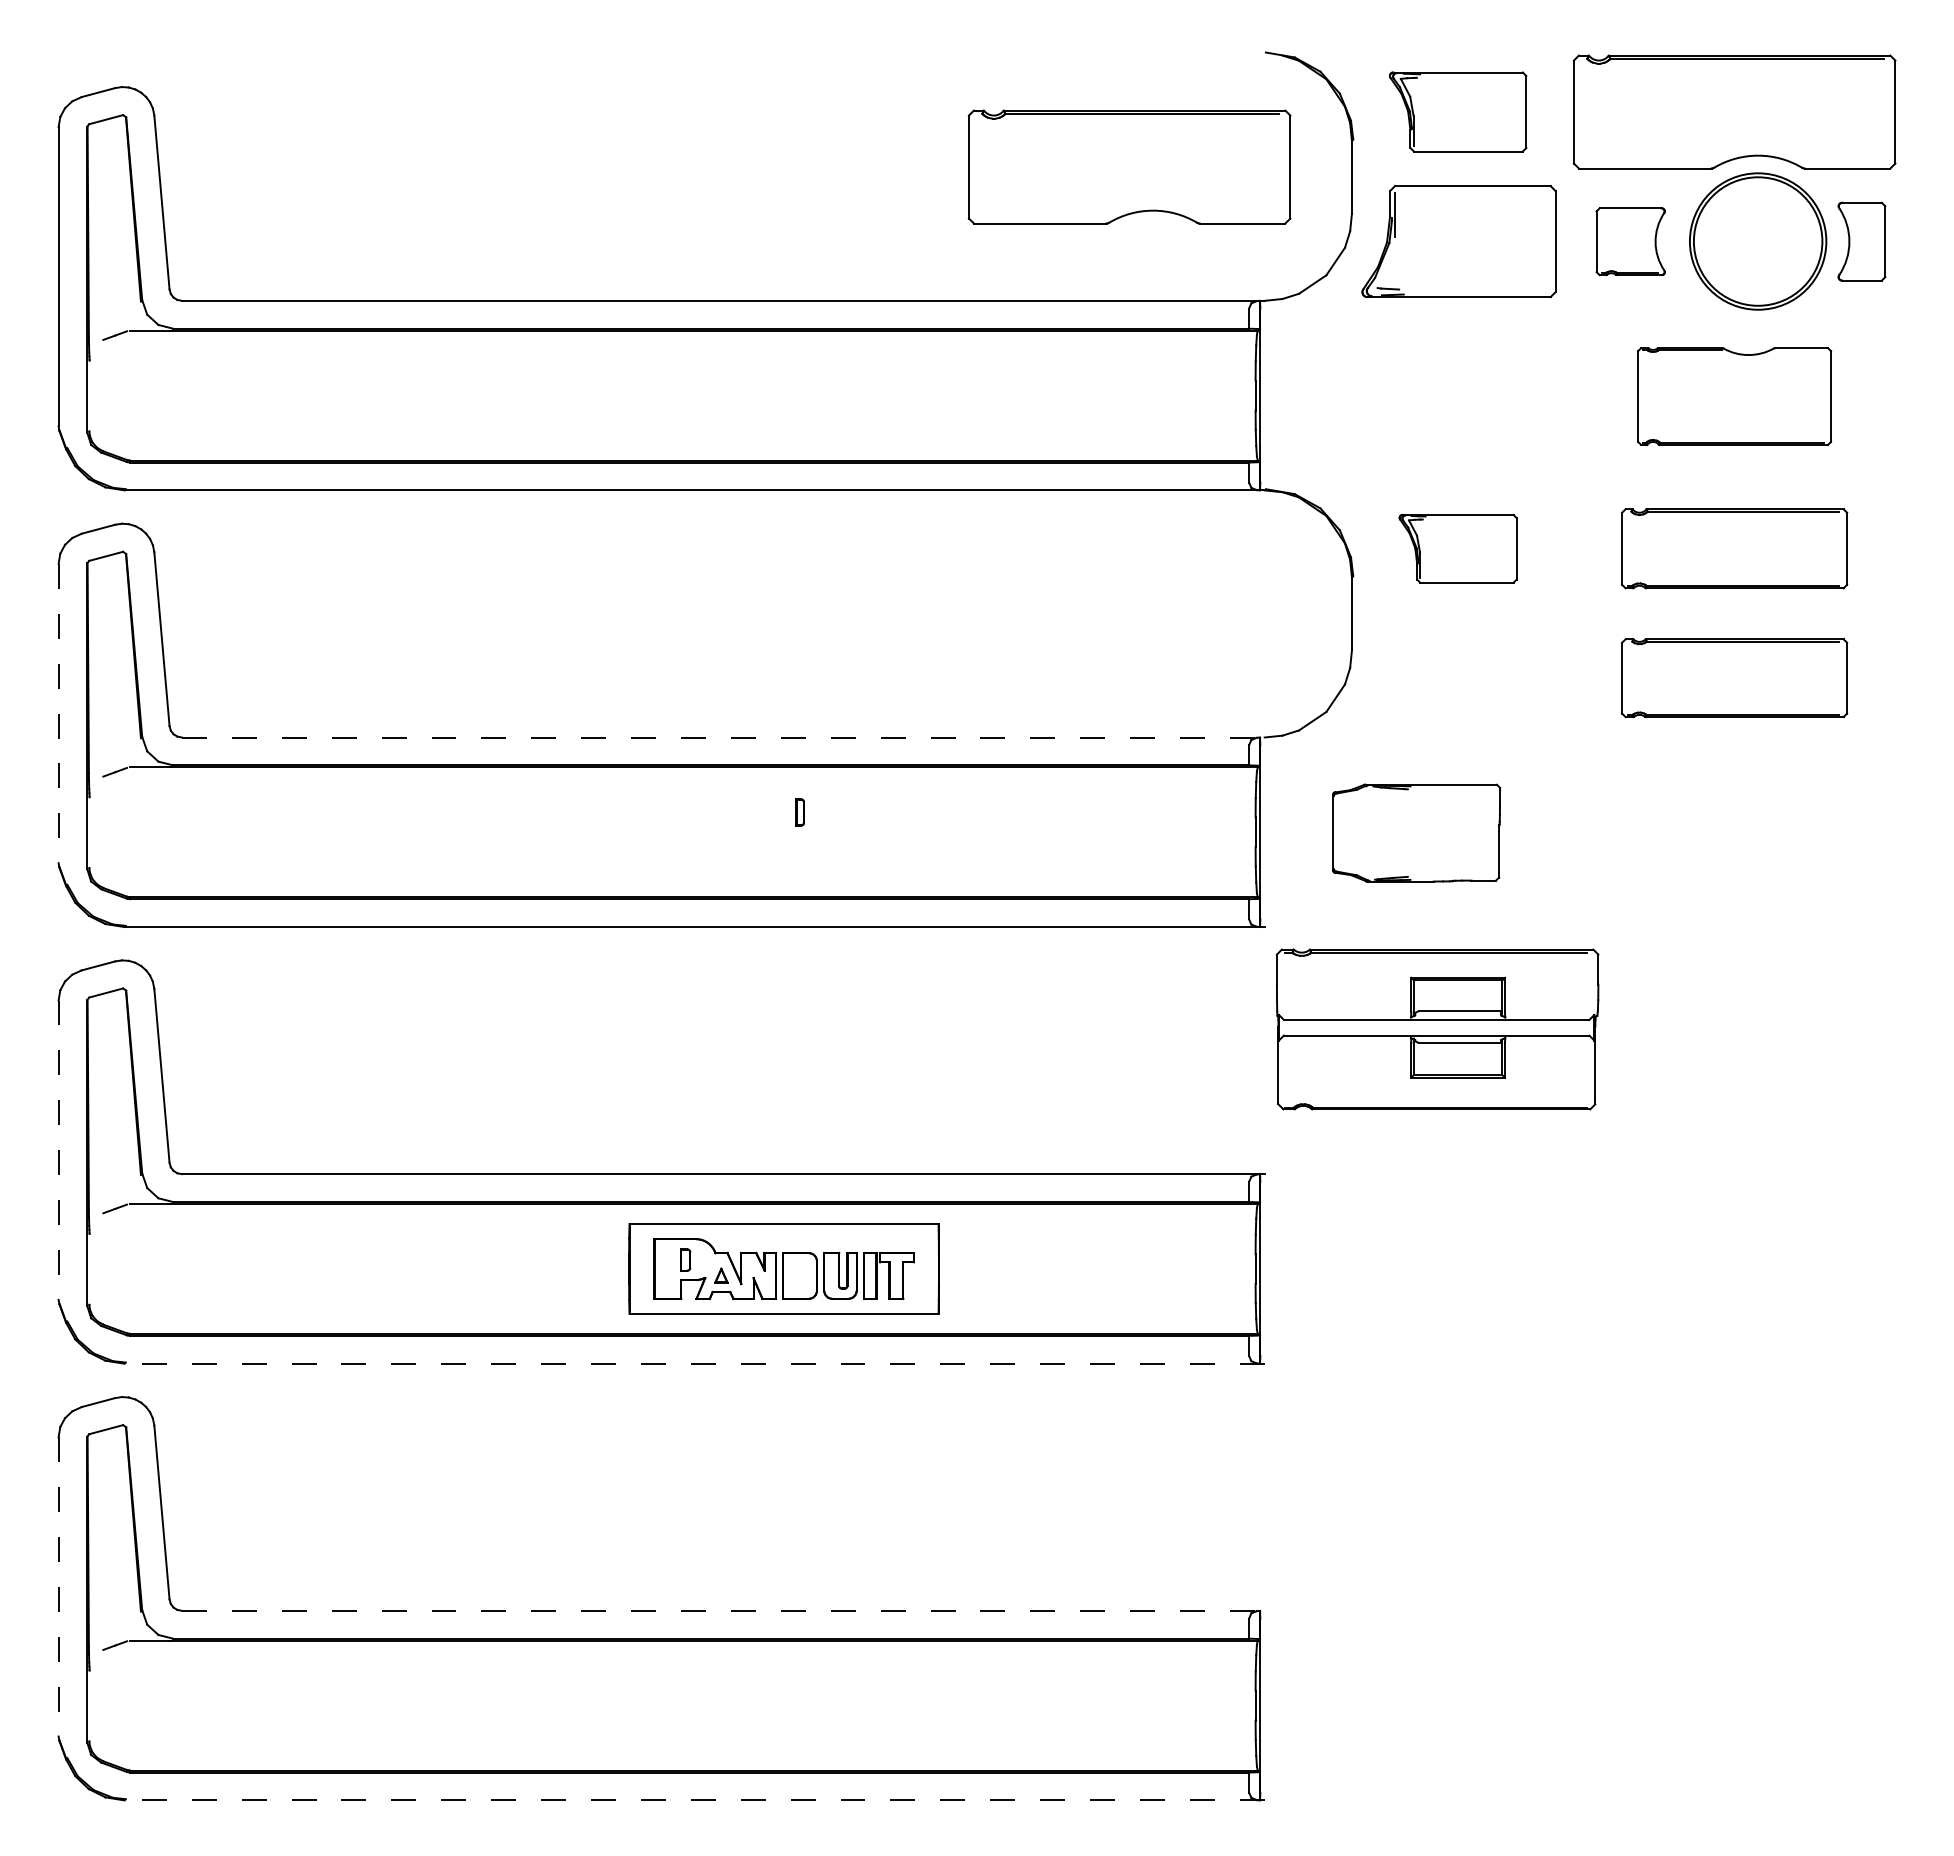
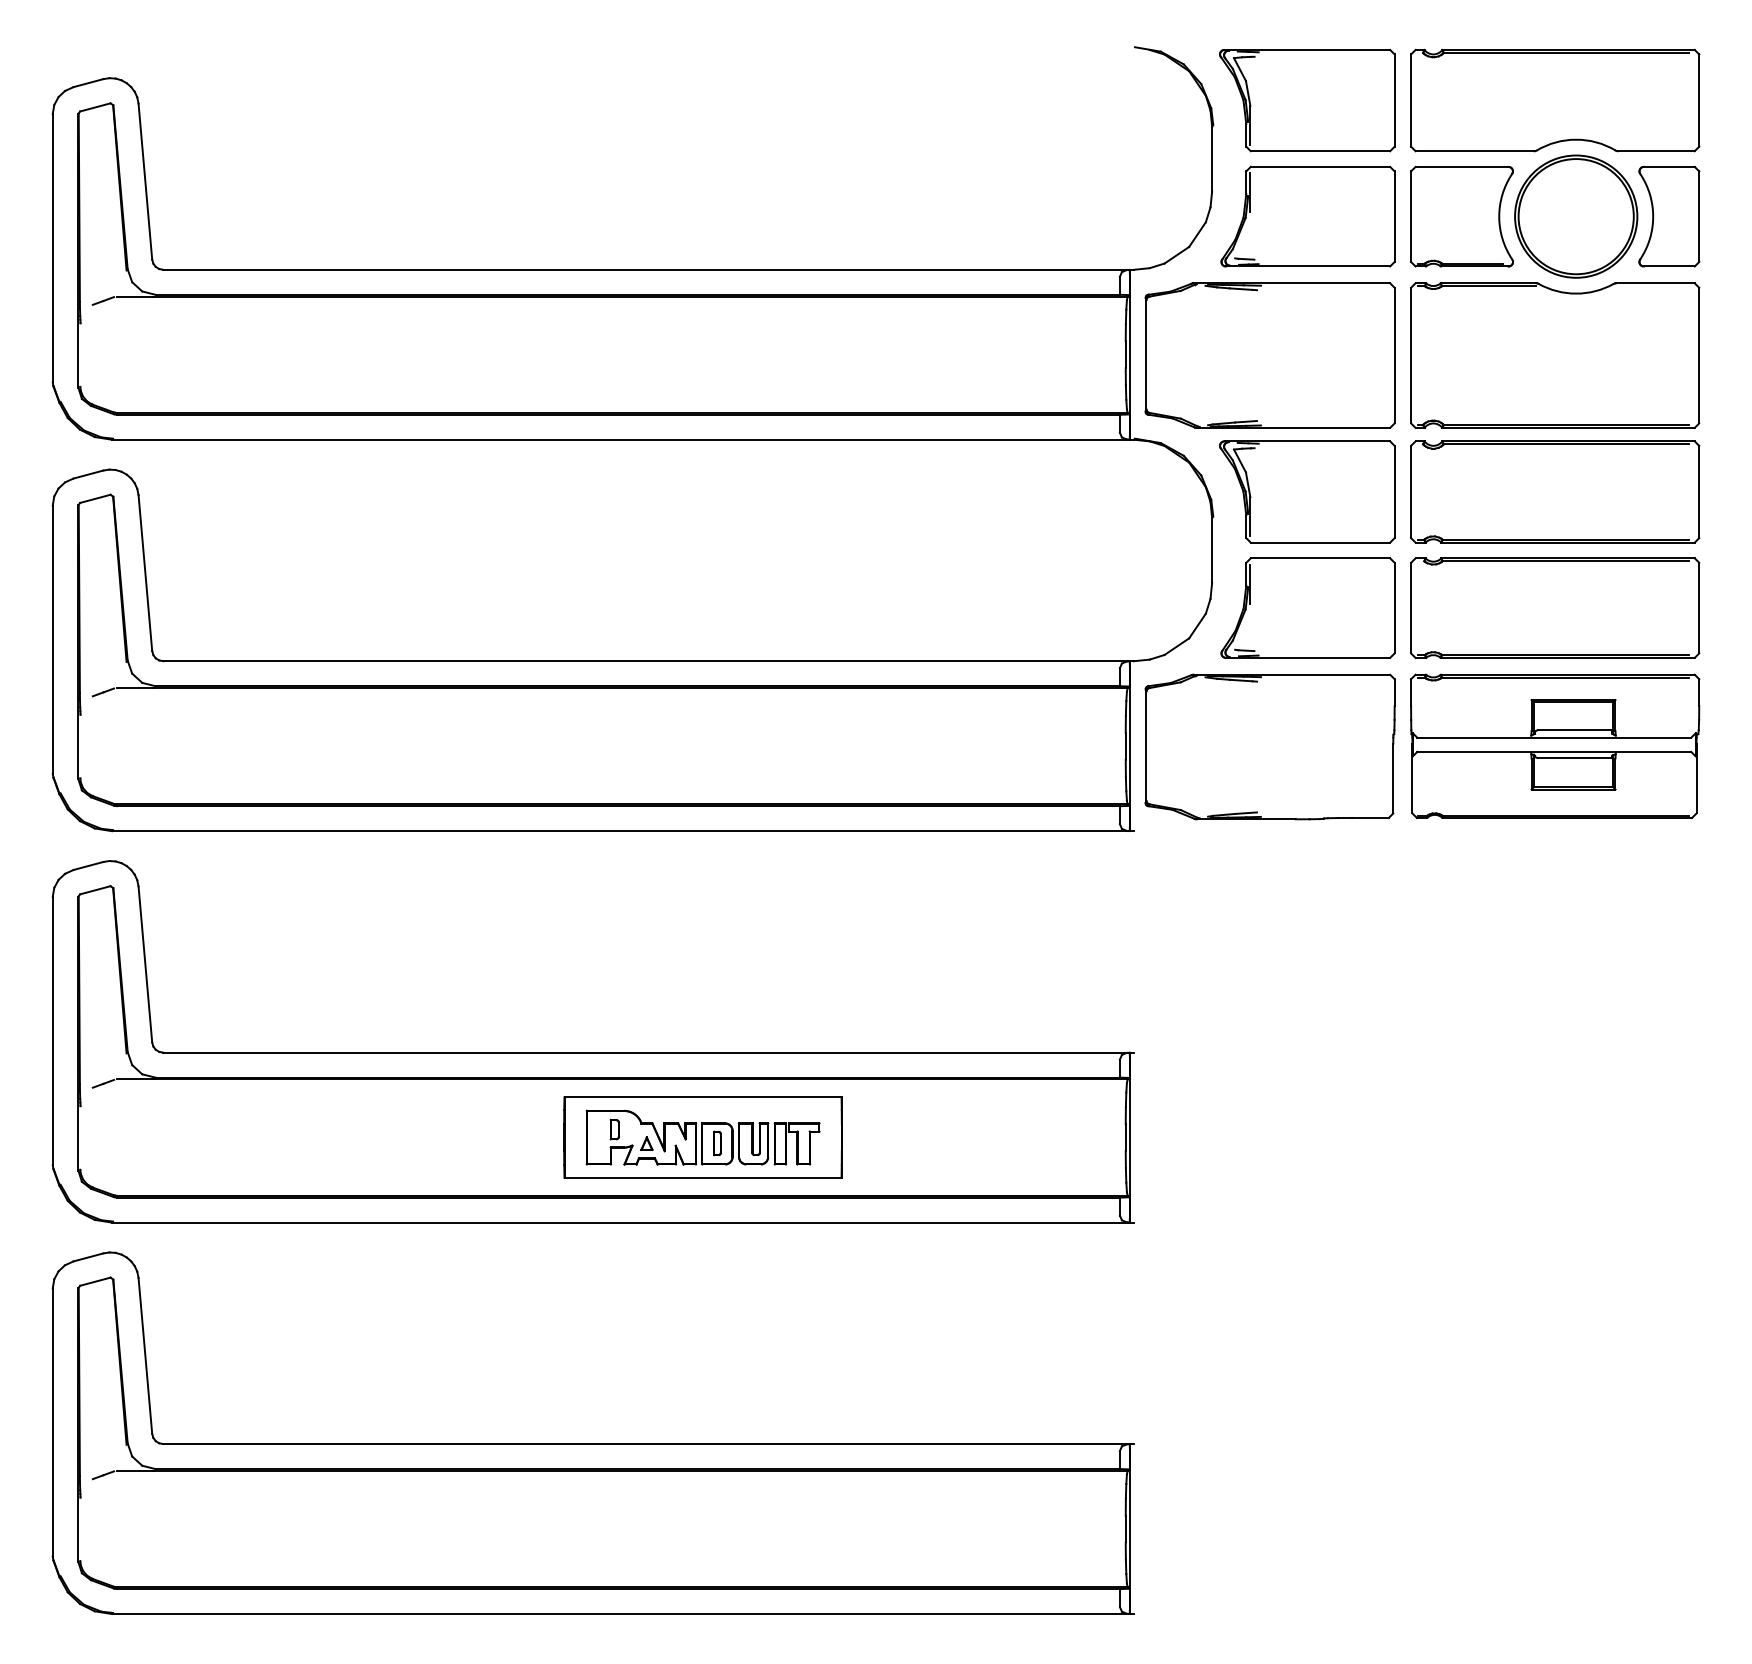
part: (1457, 111) -> (1306, 100), size x1.43
part: (1129, 166) -> (1012, 149), removed
part: (1630, 241) -> (1461, 216), size x1.67
part: (1861, 241) -> (1668, 216), size x1.43
part: (1416, 396) -> (1269, 355), added
part: (1734, 396) -> (1555, 355), size x1.67
part: (1457, 548) -> (1306, 491), size x1.67
part: (1734, 548) -> (1555, 491), size x1.43
part: (1458, 677) -> (1307, 607), added
part: (1734, 677) -> (1555, 607), size x1.43
line: (58, 713) -> (52, 639), dashed -> solid
line: (723, 737) -> (648, 661), dashed -> solid
part: (799, 812) -> (716, 1143), moved
part: (1416, 832) -> (1269, 746), size x1.67
part: (1437, 1029) -> (1555, 746), moved
line: (58, 1150) -> (52, 1031), dashed -> solid
line: (694, 1363) -> (622, 1222), dashed -> solid
line: (58, 1586) -> (52, 1422), dashed -> solid
line: (723, 1610) -> (648, 1443), dashed -> solid
line: (694, 1800) -> (622, 1614), dashed -> solid

